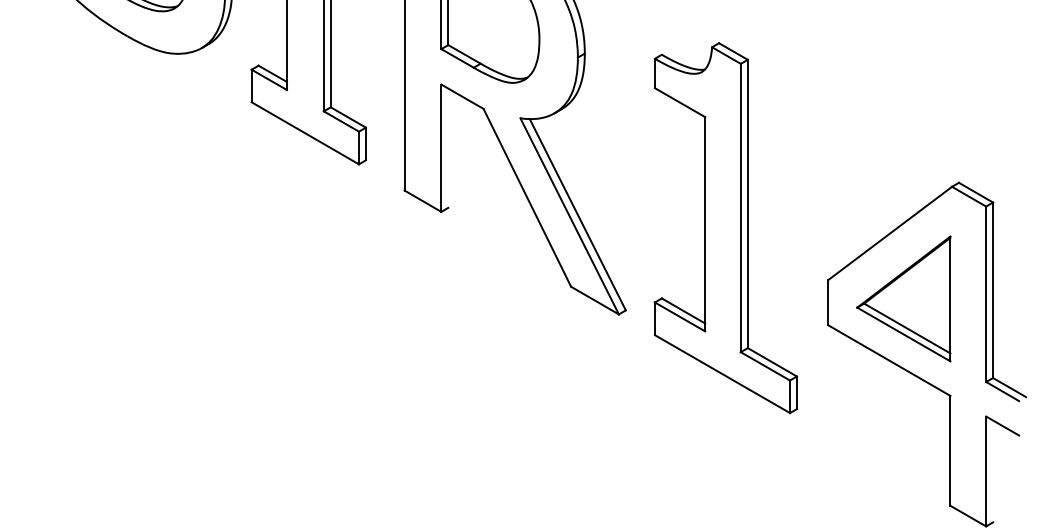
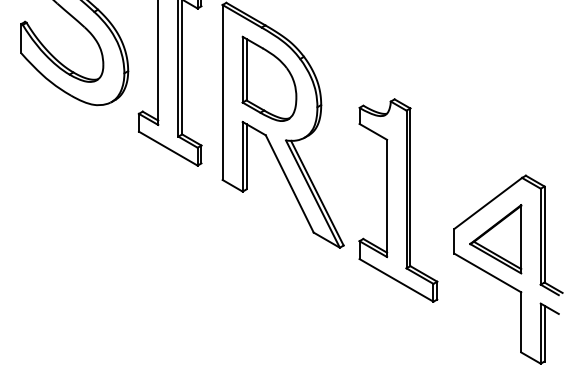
line: (448, 147) -> (246, 156), added
line: (992, 471) -> (544, 333), added

